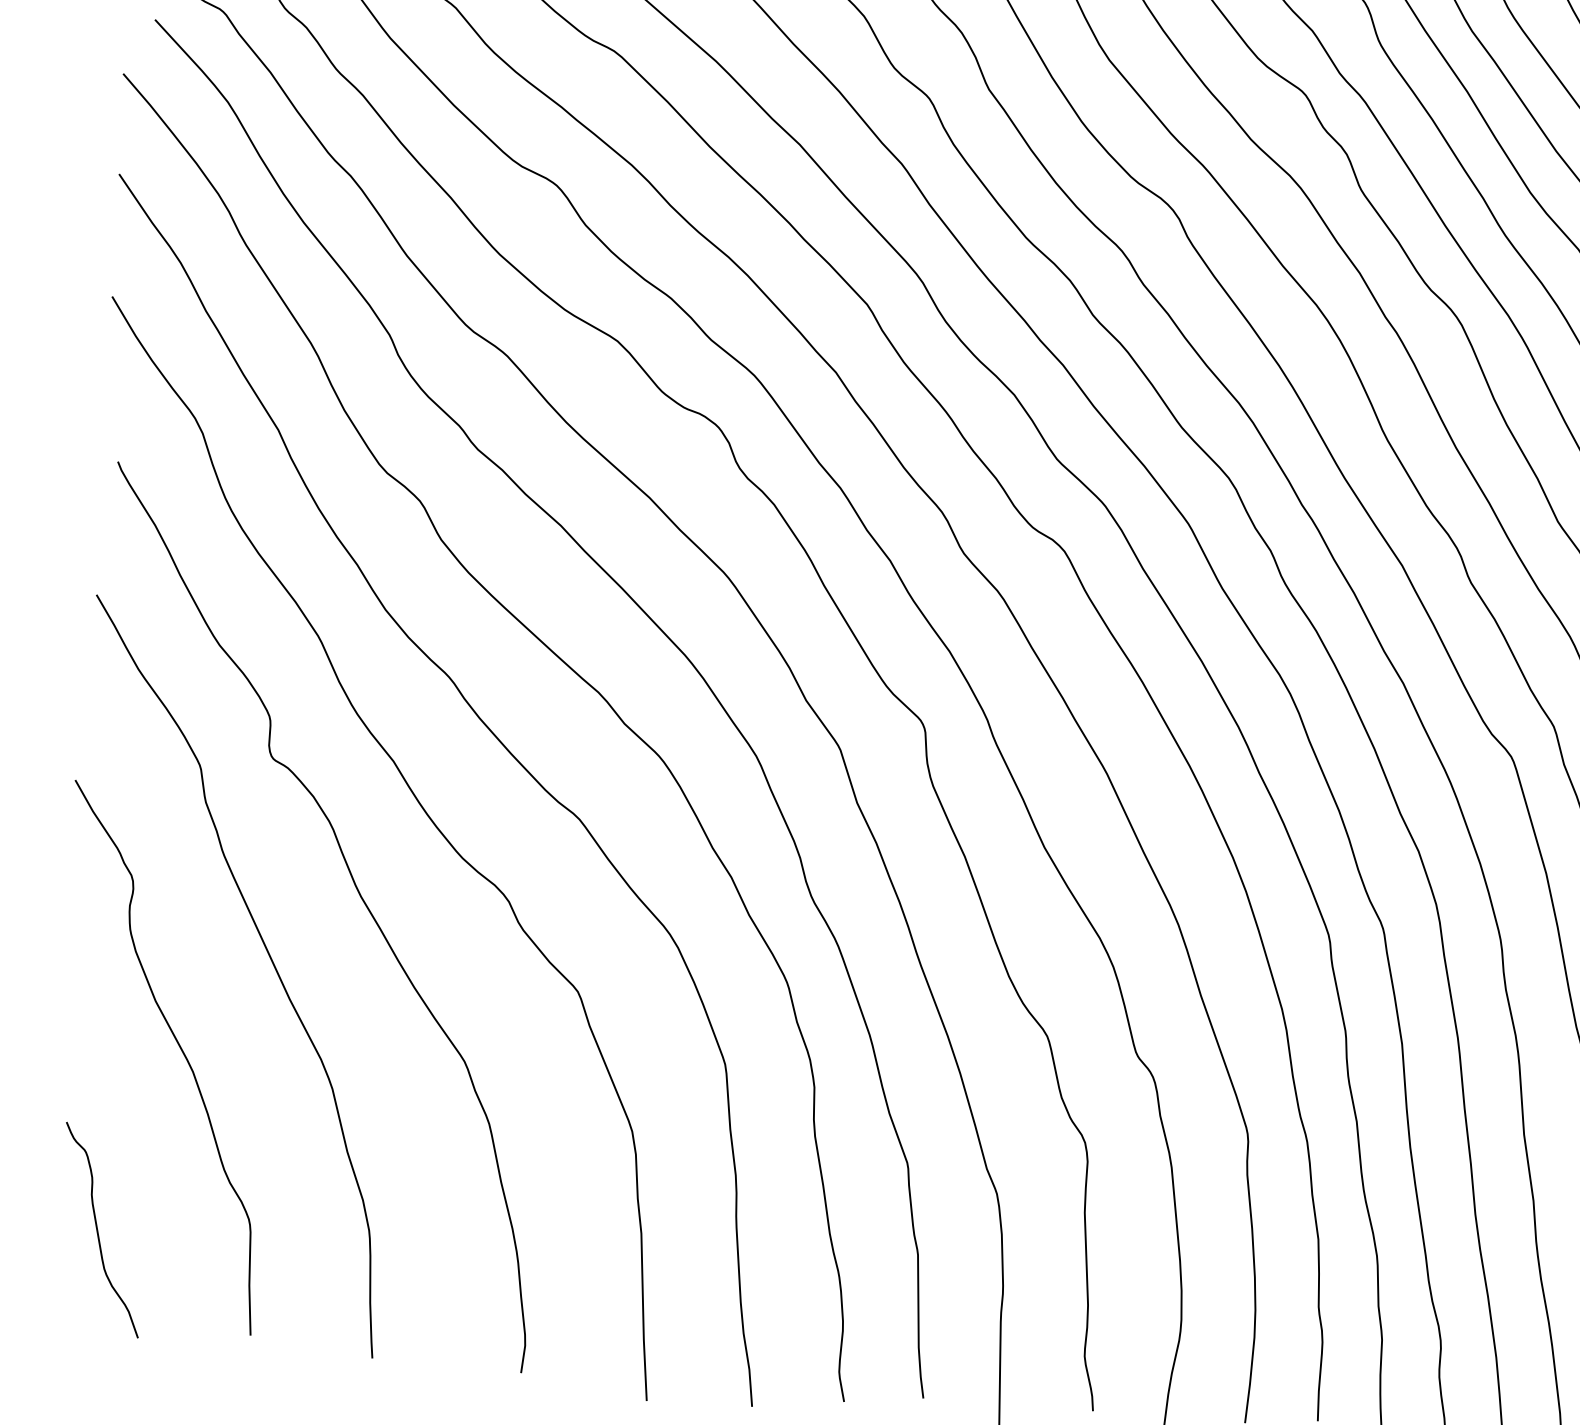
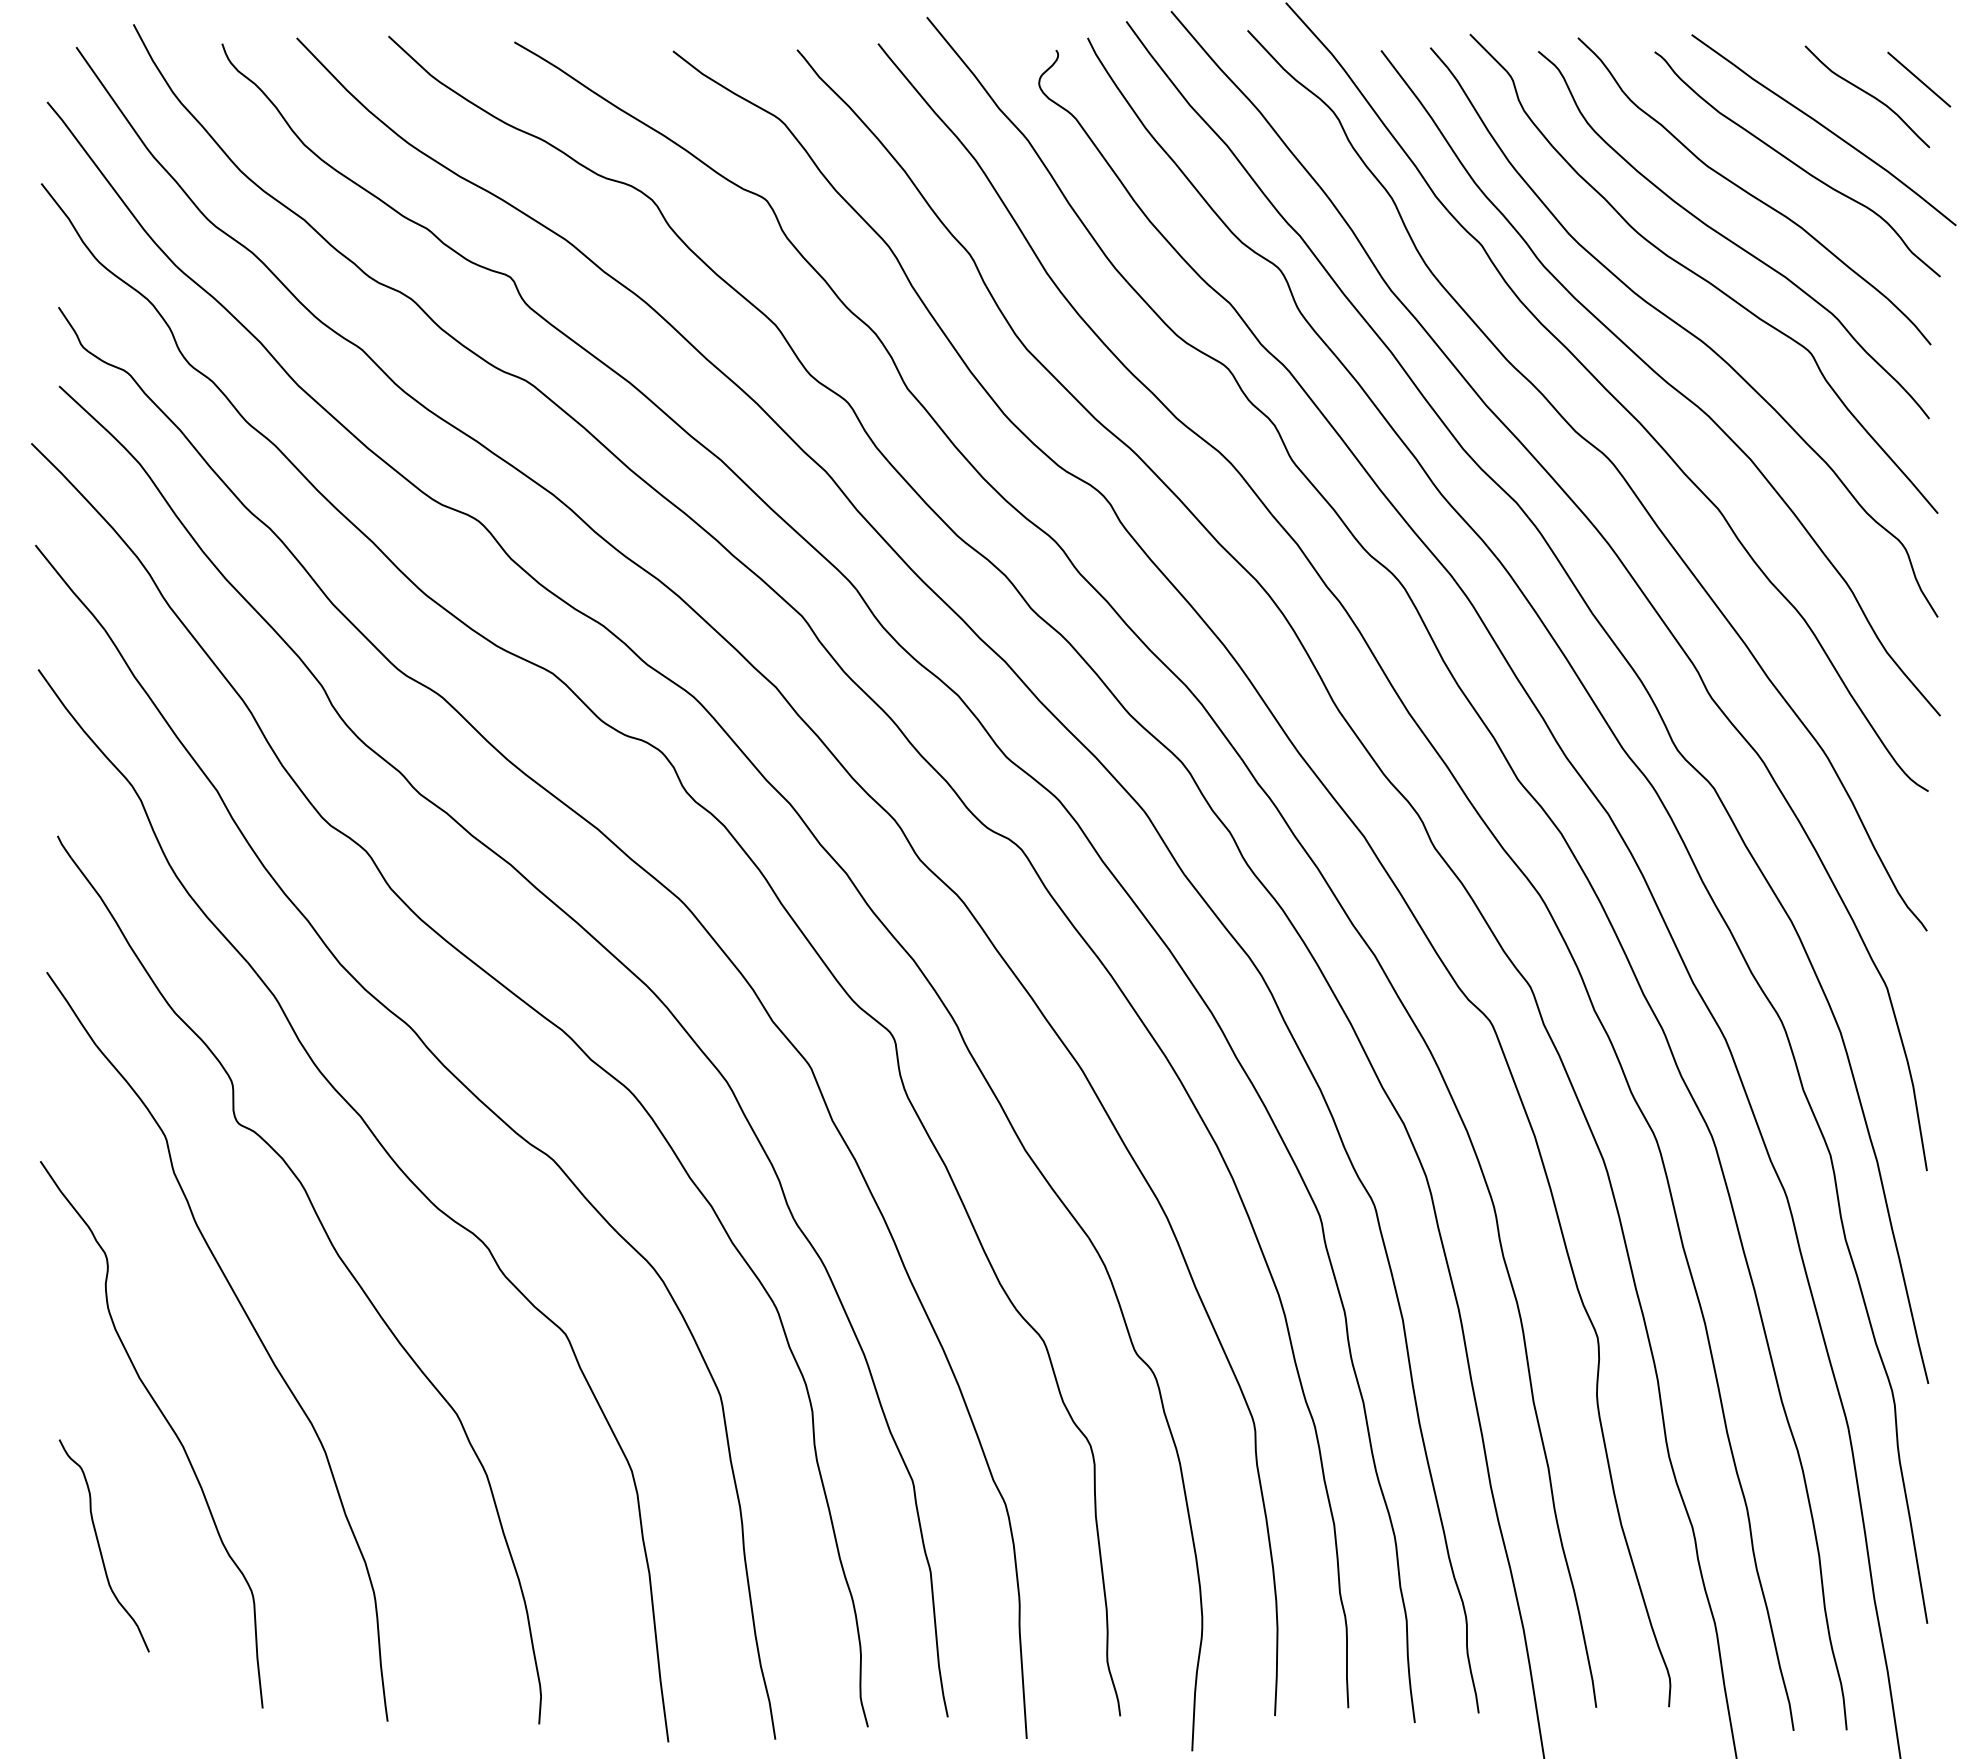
curve: (98, 1230) -> (100, 1546), moved

